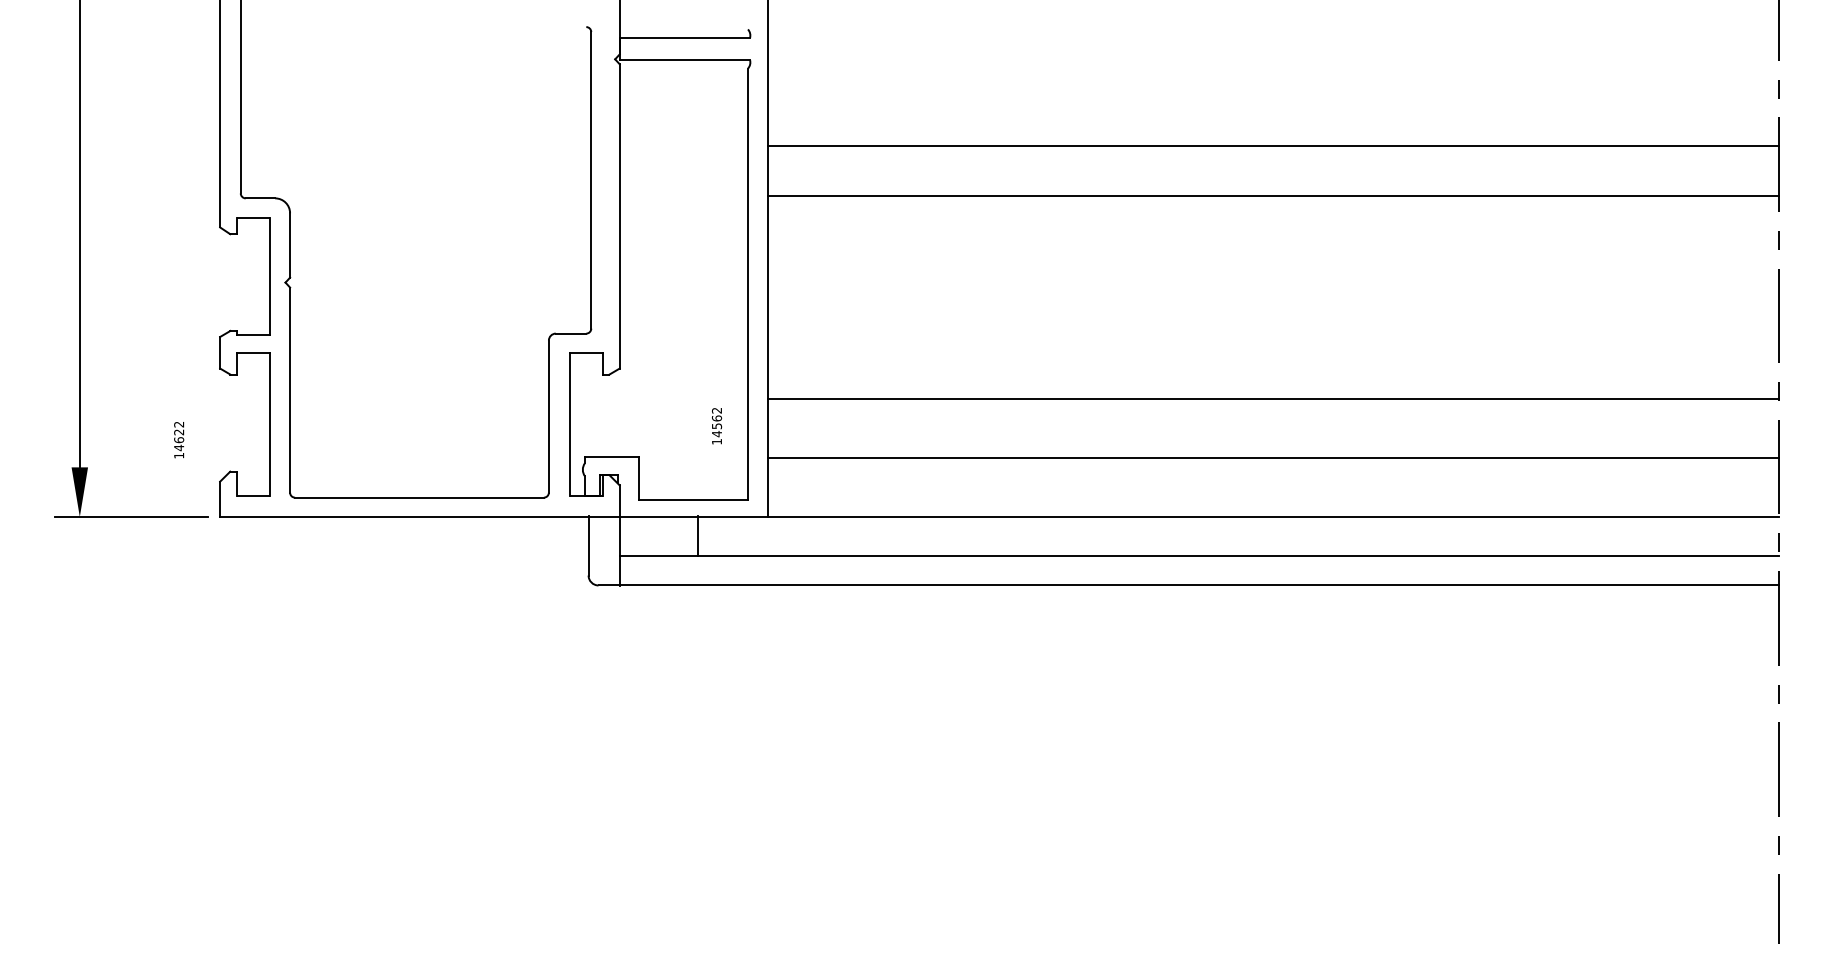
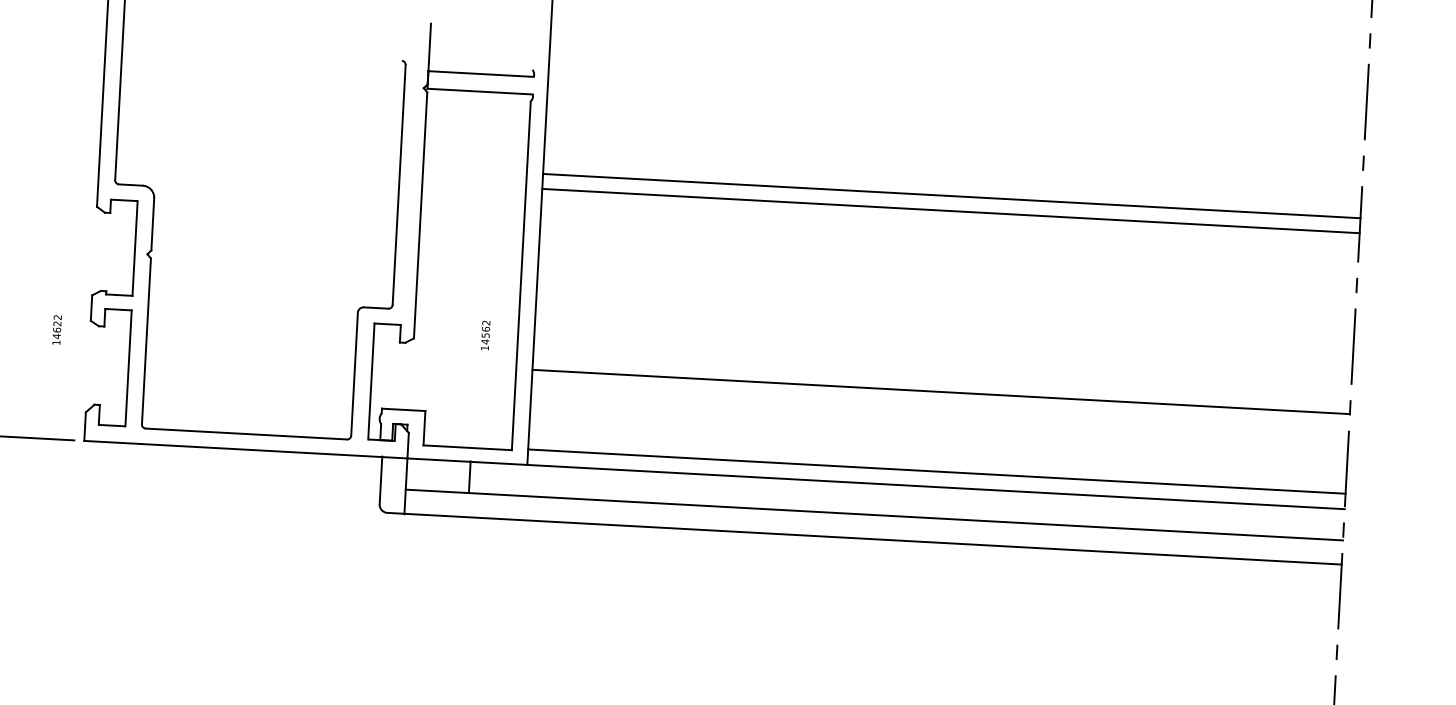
line: (1273, 145) -> (951, 210), moved
line: (1273, 196) -> (951, 196), moved
text: (717, 426) -> (486, 335), moved
text: (179, 440) -> (57, 330), moved
line: (1273, 457) -> (936, 471), moved

